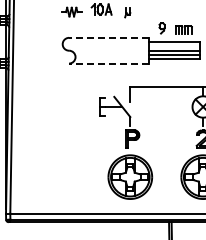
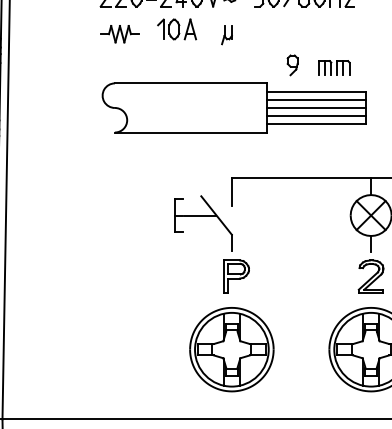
line: (108, 37) -> (190, 82), dashed -> solid
line: (174, 46) -> (316, 99), added
line: (108, 63) -> (190, 132), dashed -> solid

